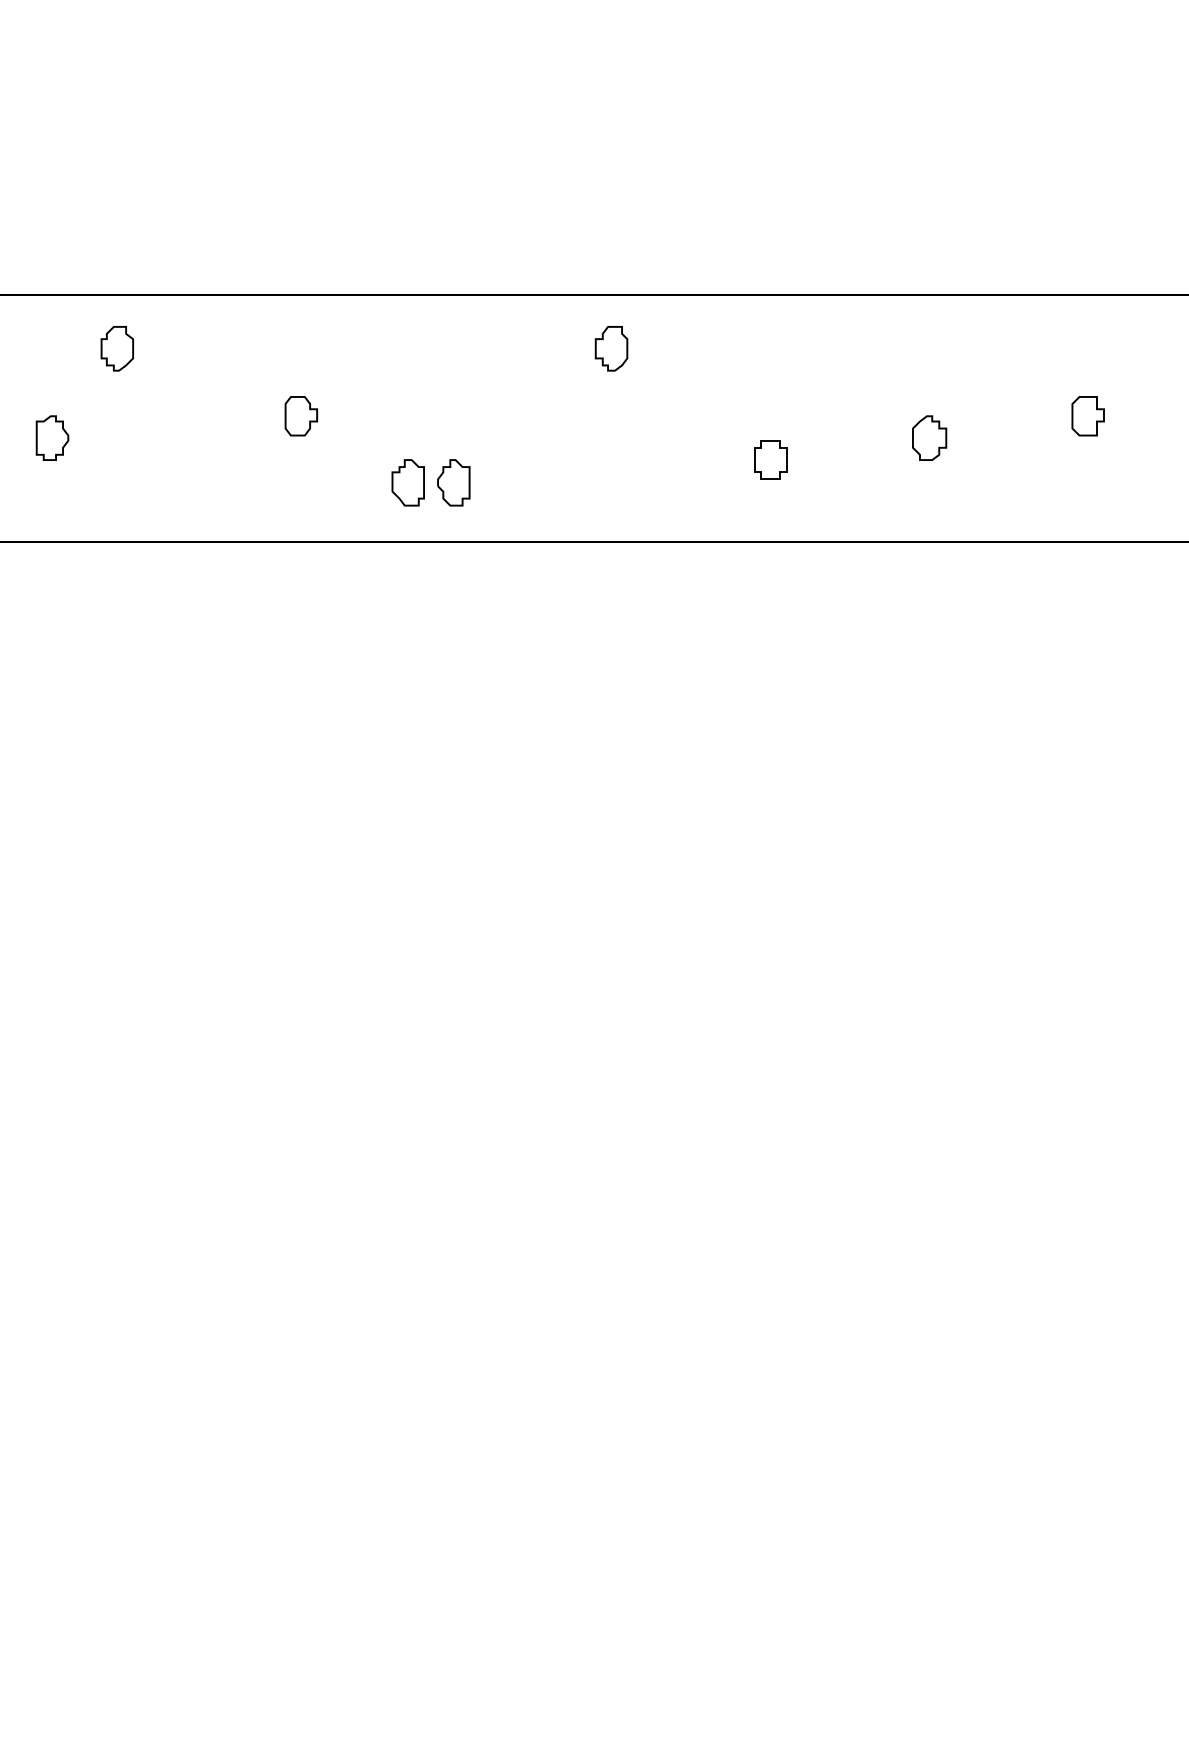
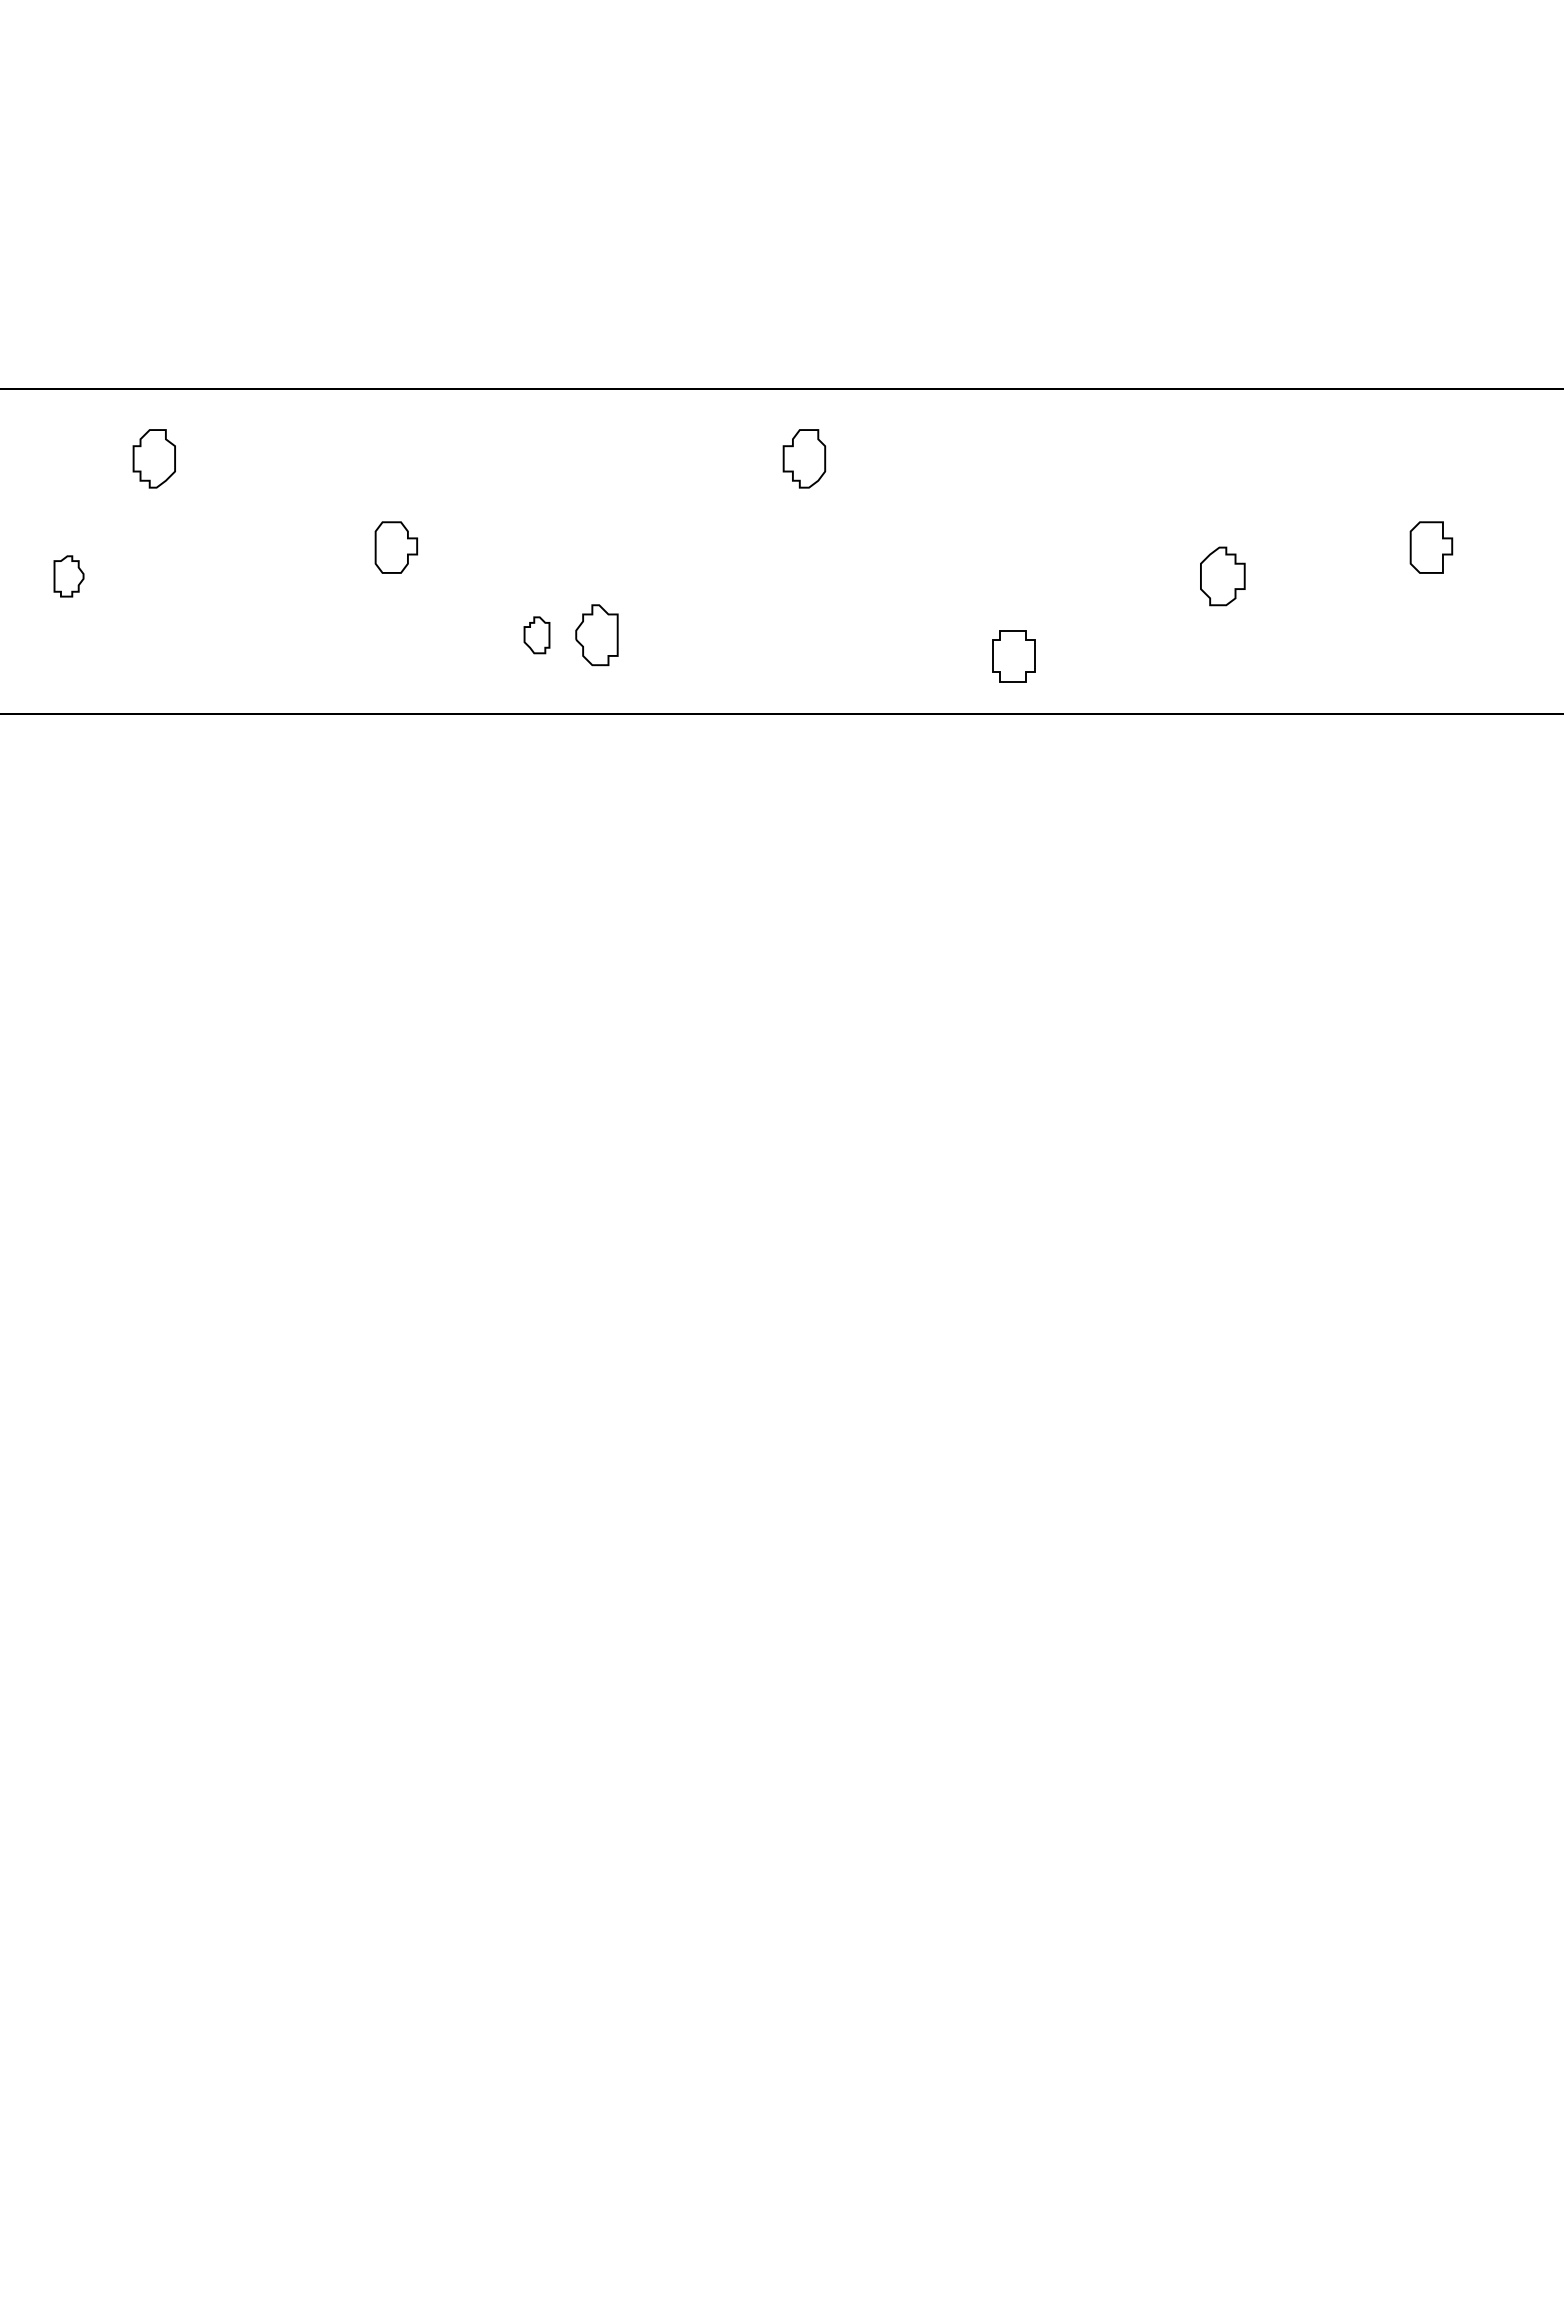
part: (52, 438) -> (68, 576), size x0.7
part: (770, 460) -> (1013, 656), moved
part: (407, 483) -> (536, 635), size x0.6

